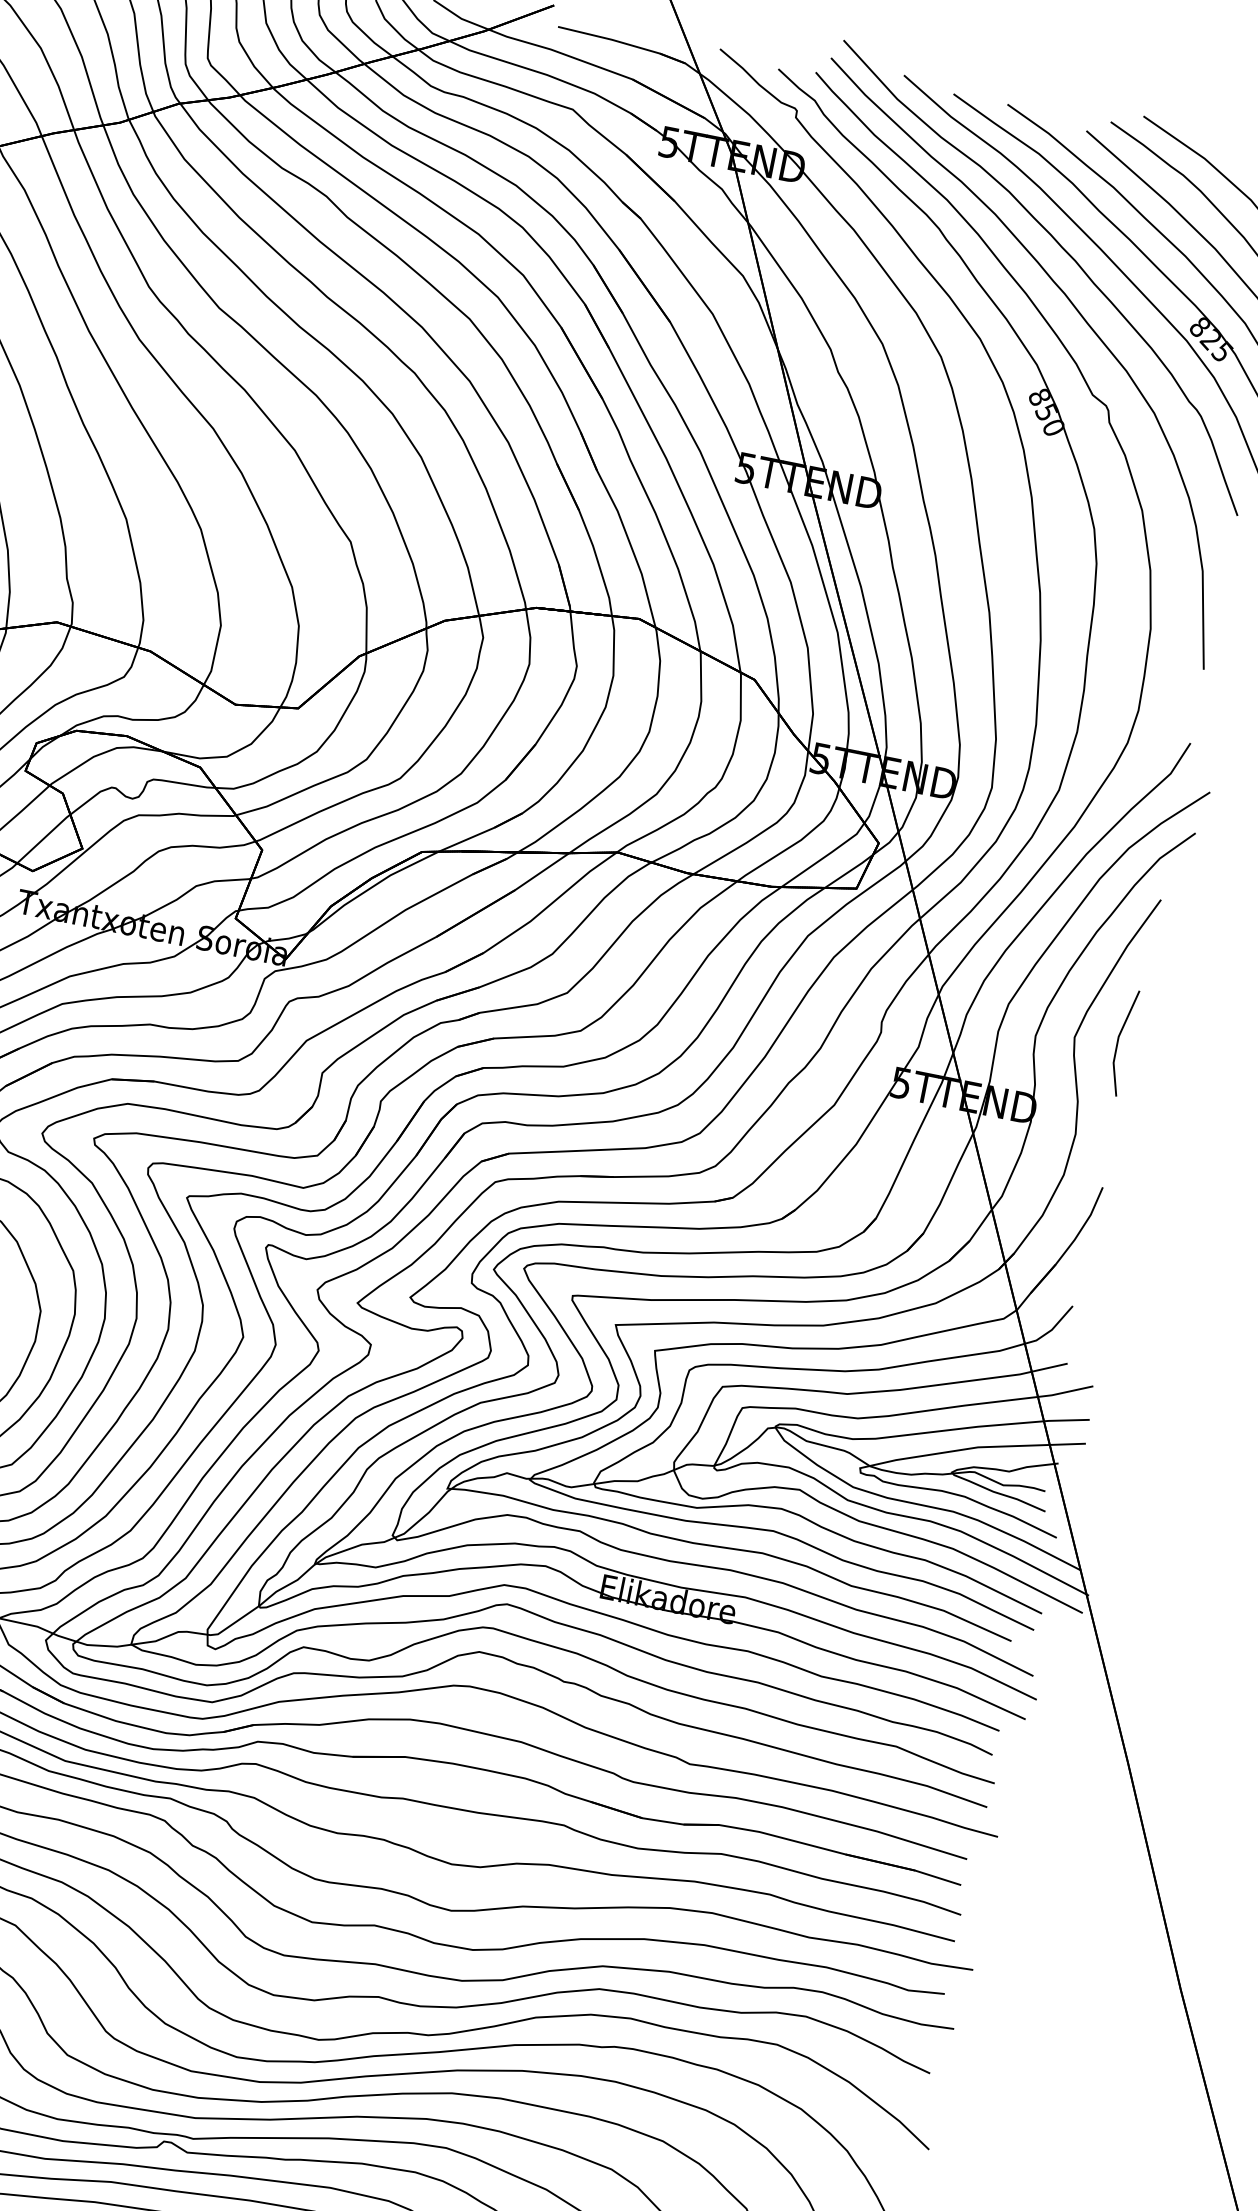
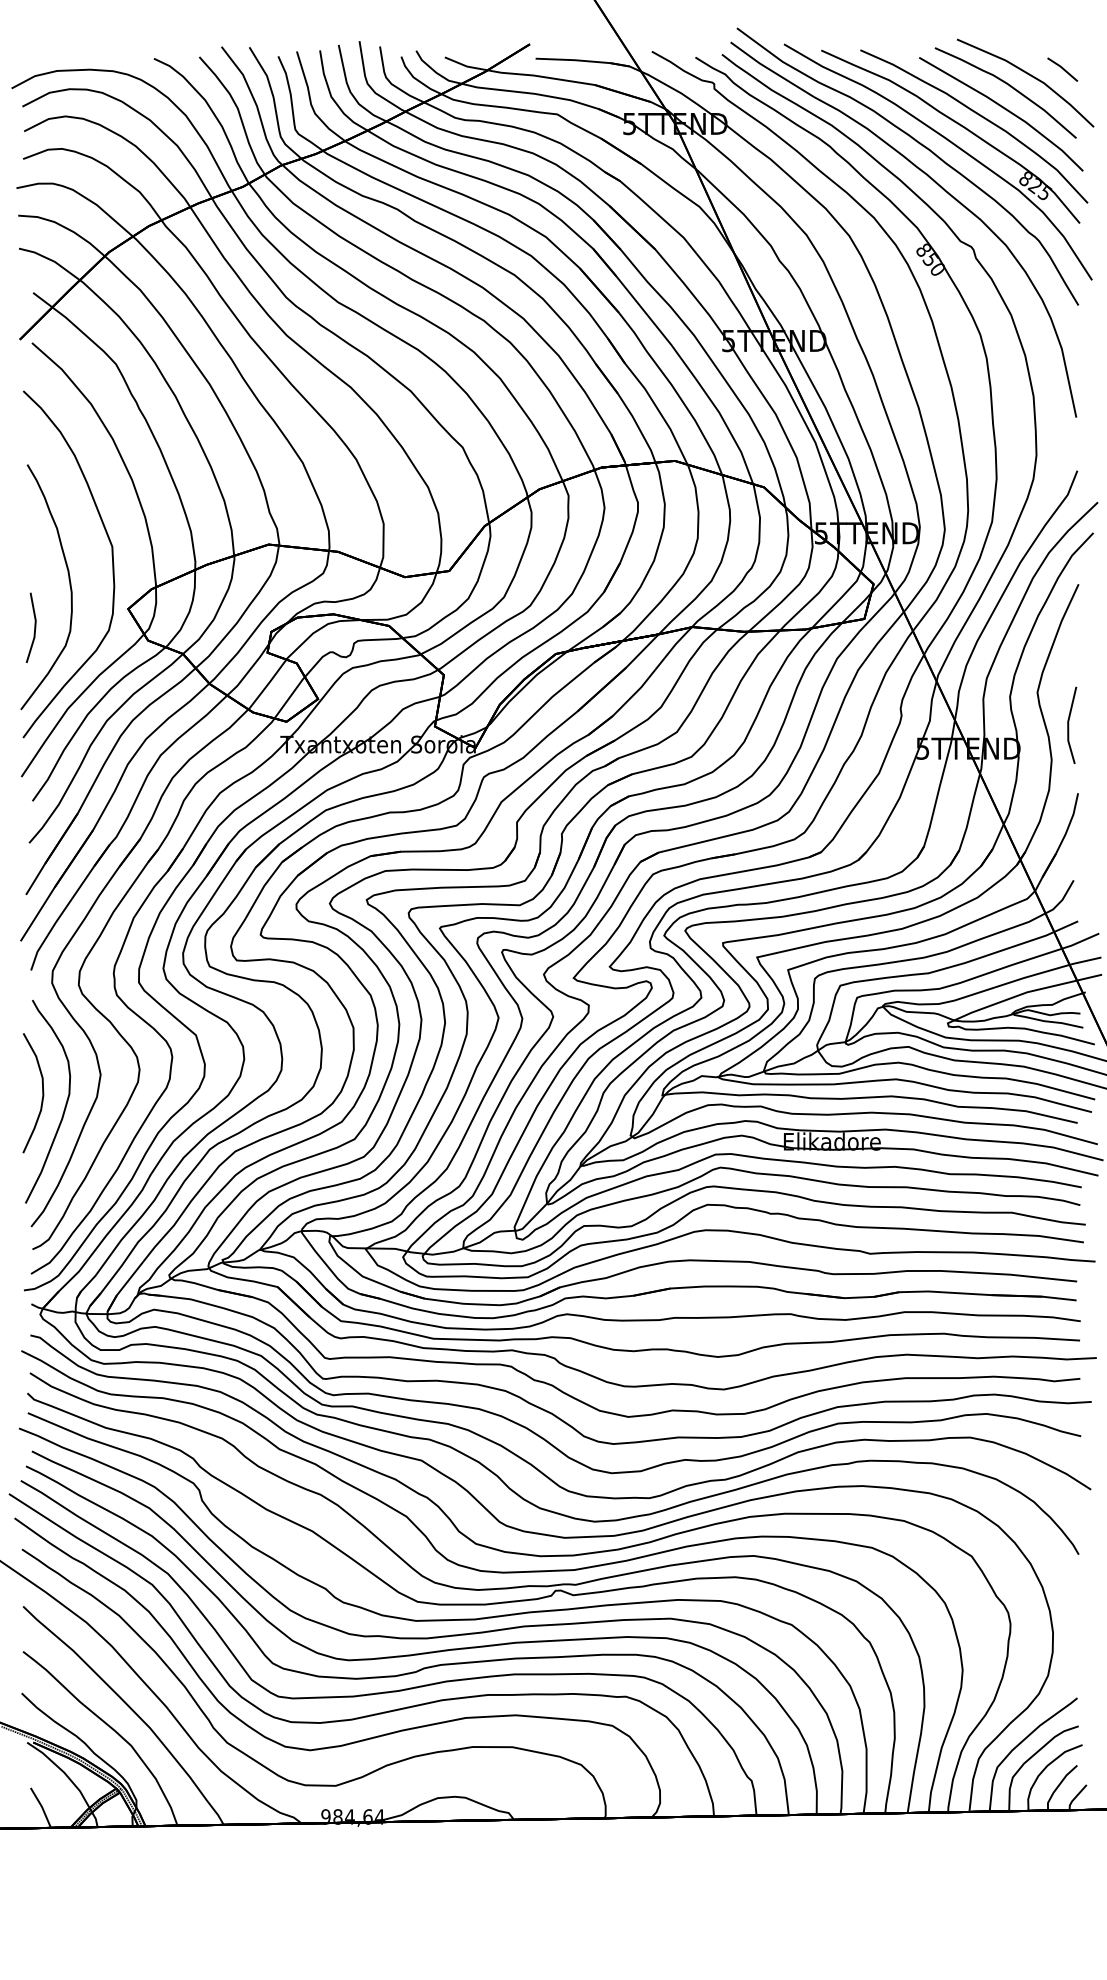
line: (1119, 1040) -> (1069, 724), moved

